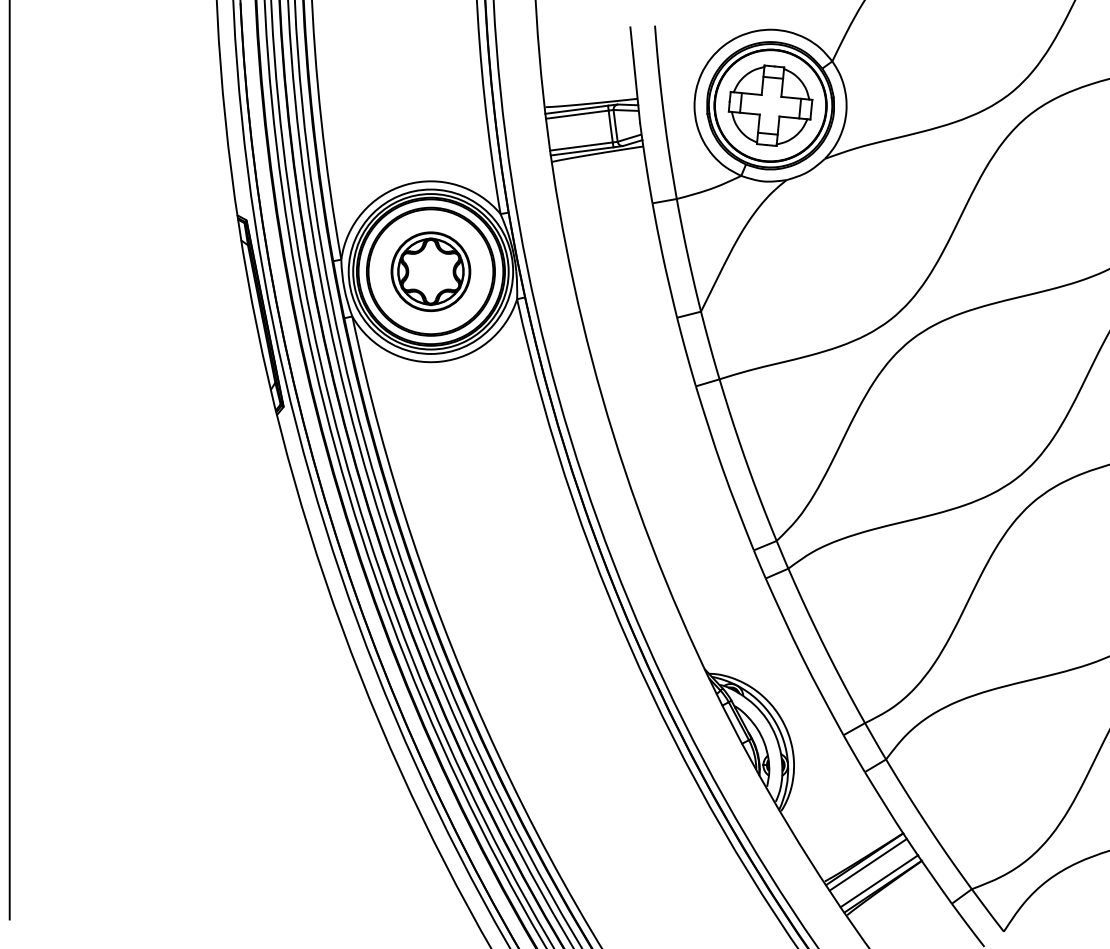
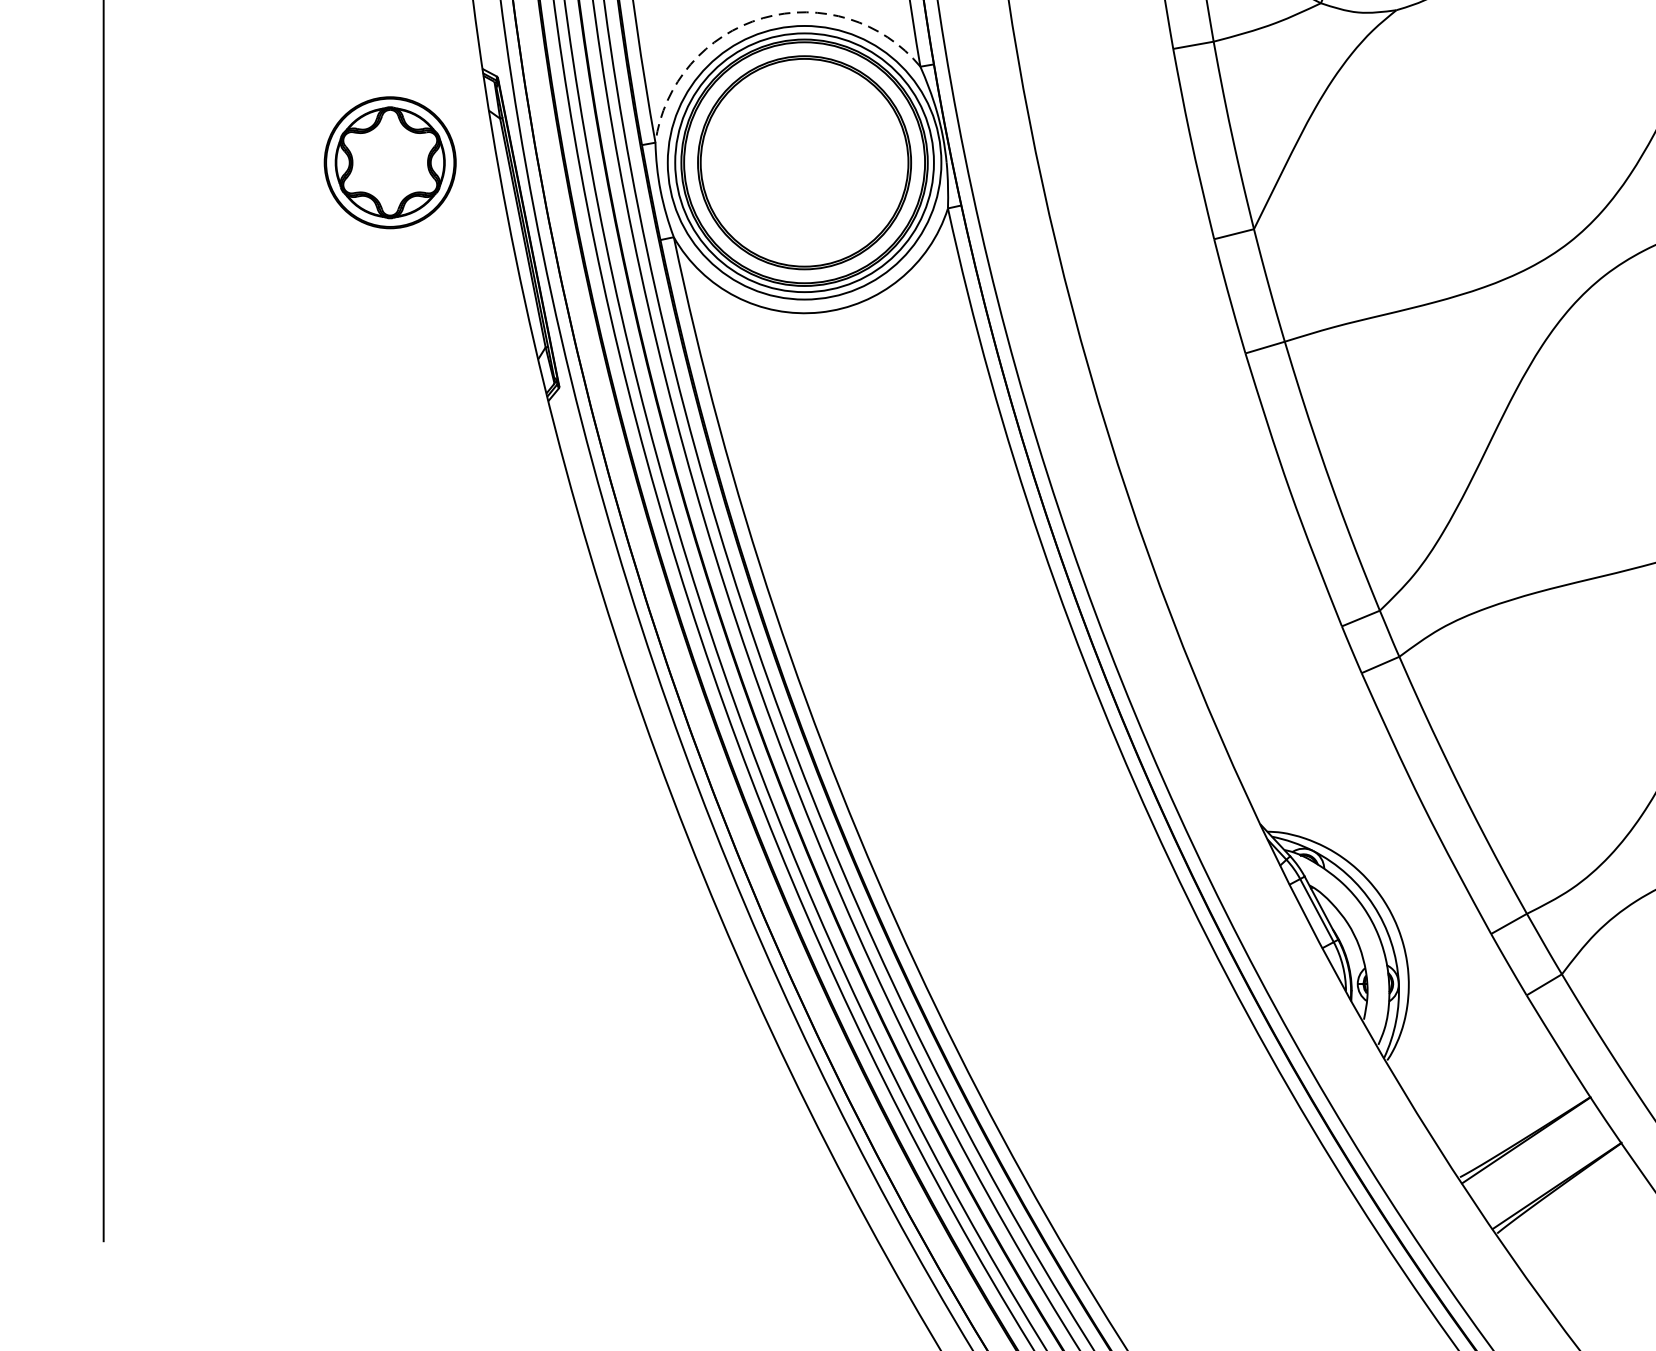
arc: (406, 184) -> (763, 17), solid -> dashed
part: (430, 271) -> (389, 162), moved
line: (867, 864) -> (1531, 1149), removed
line: (879, 881) -> (1550, 1177), removed

